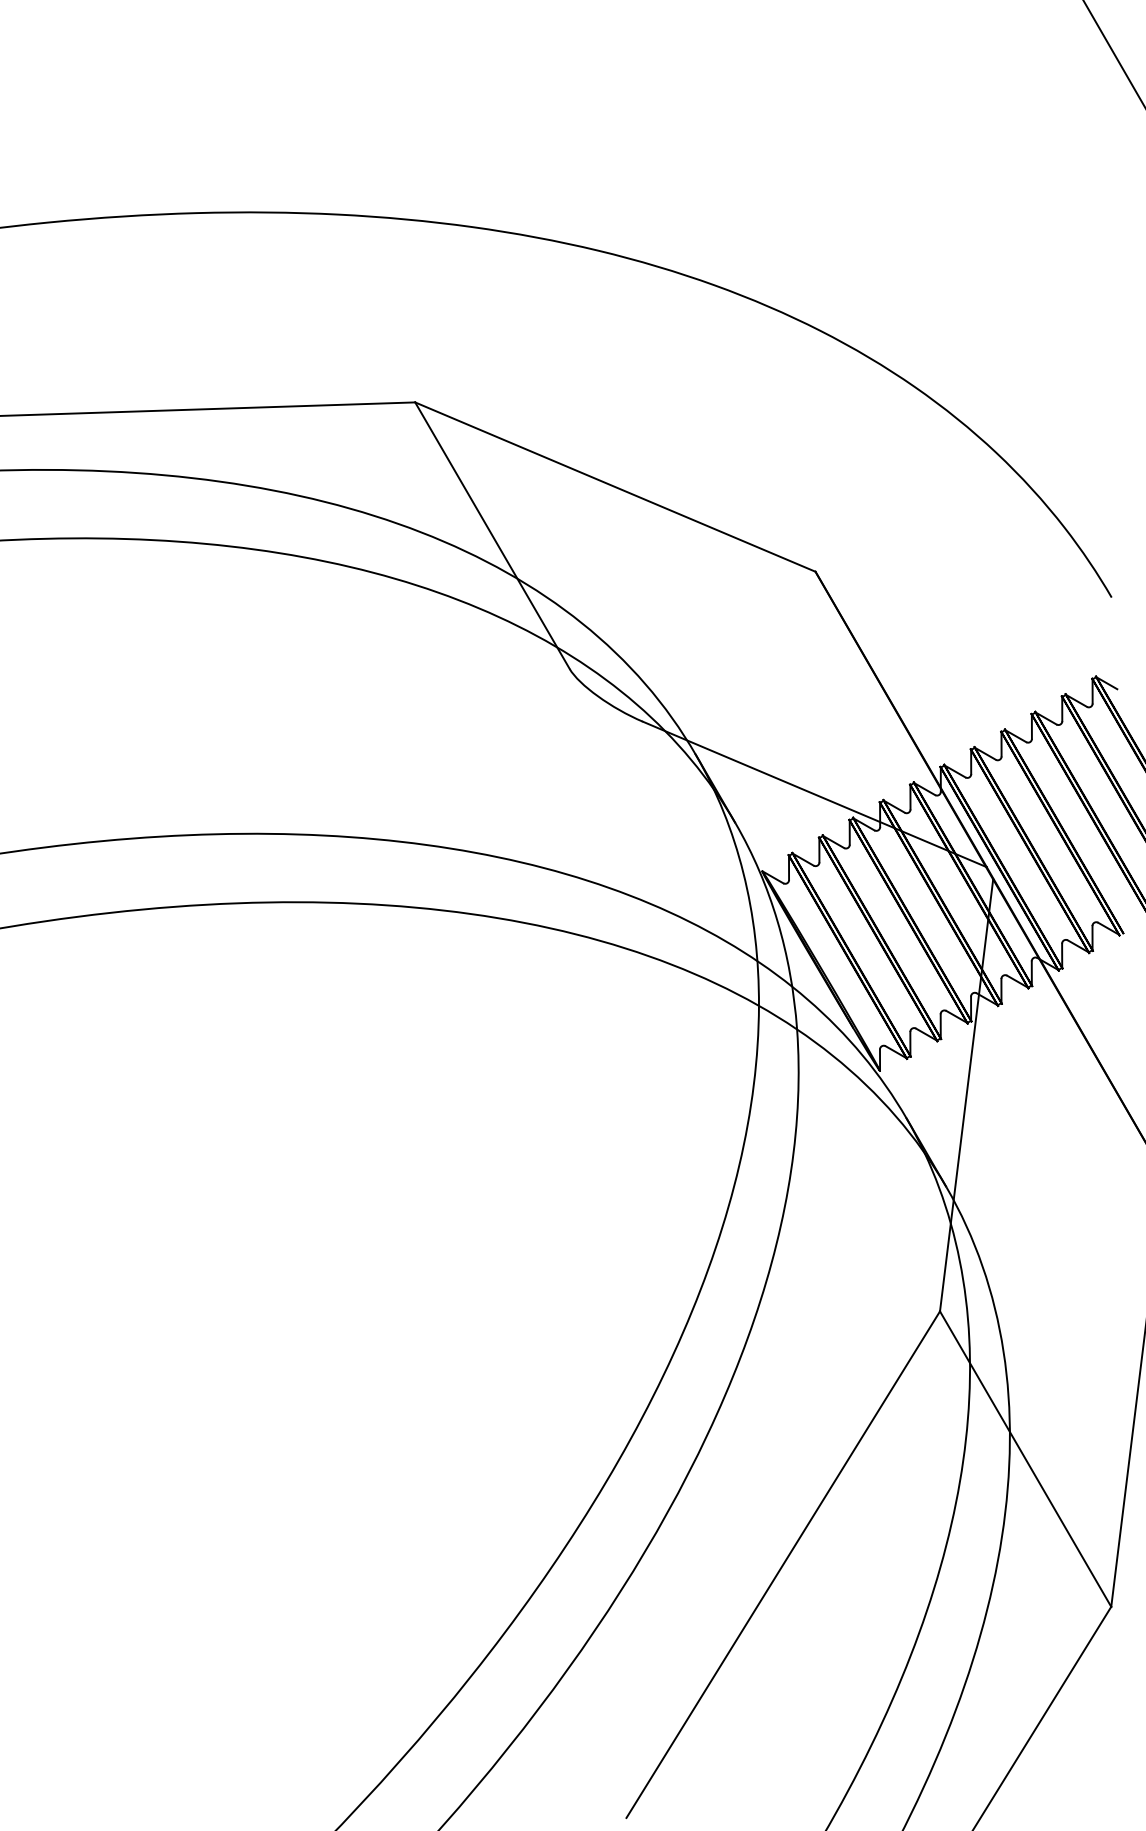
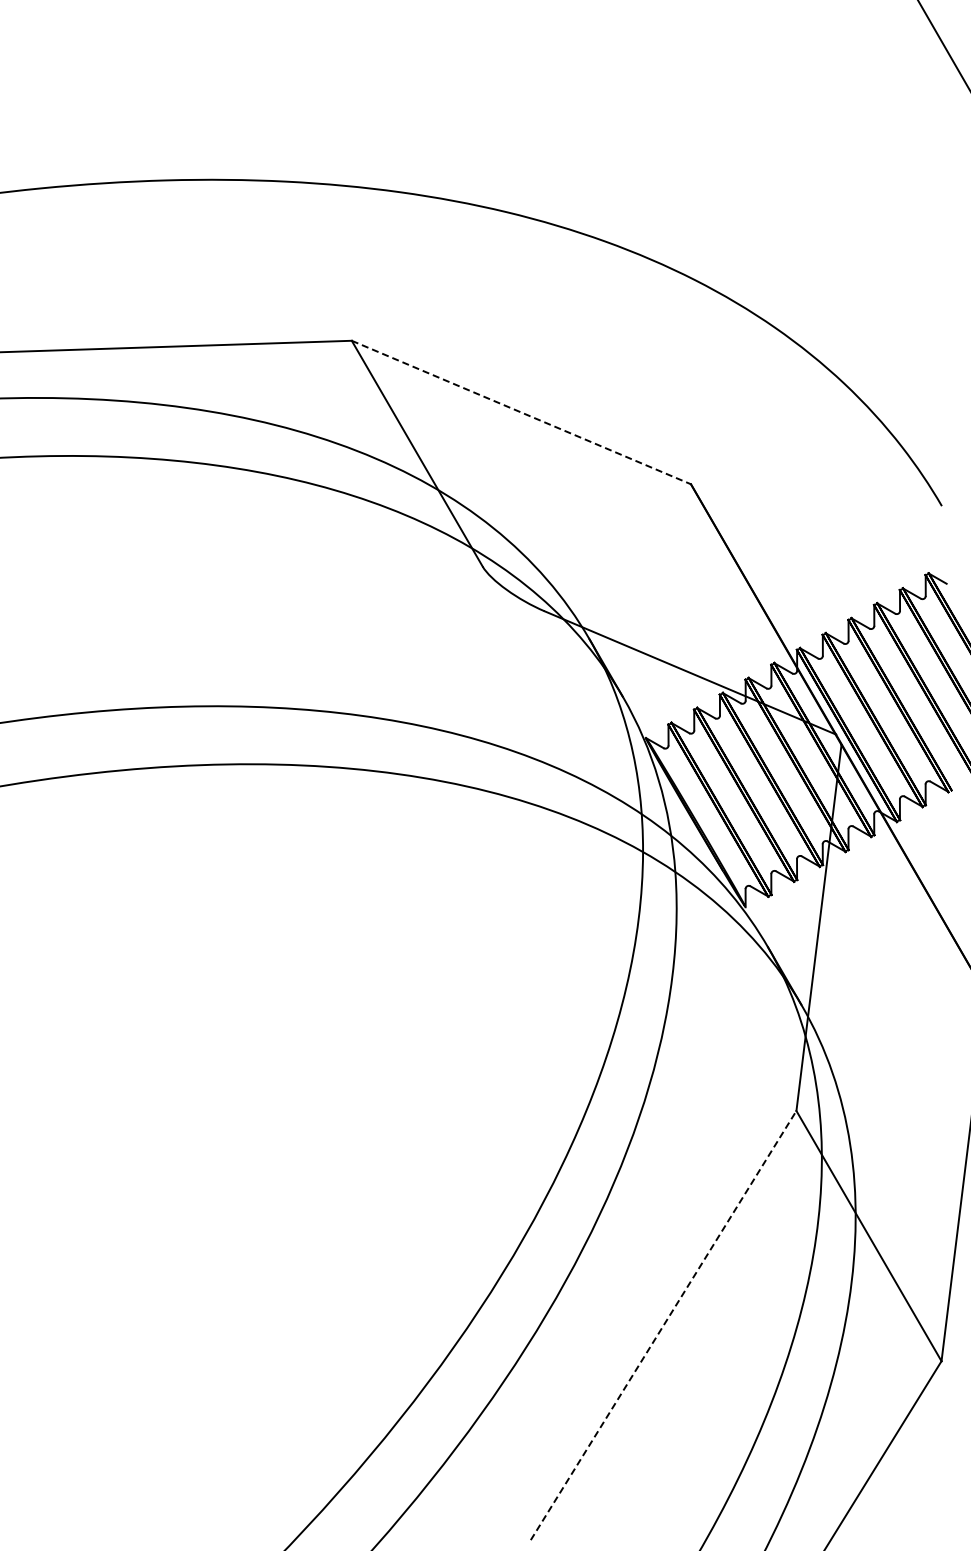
line: (615, 487) -> (521, 412), solid -> dashed
line: (783, 1564) -> (663, 1325), solid -> dashed

